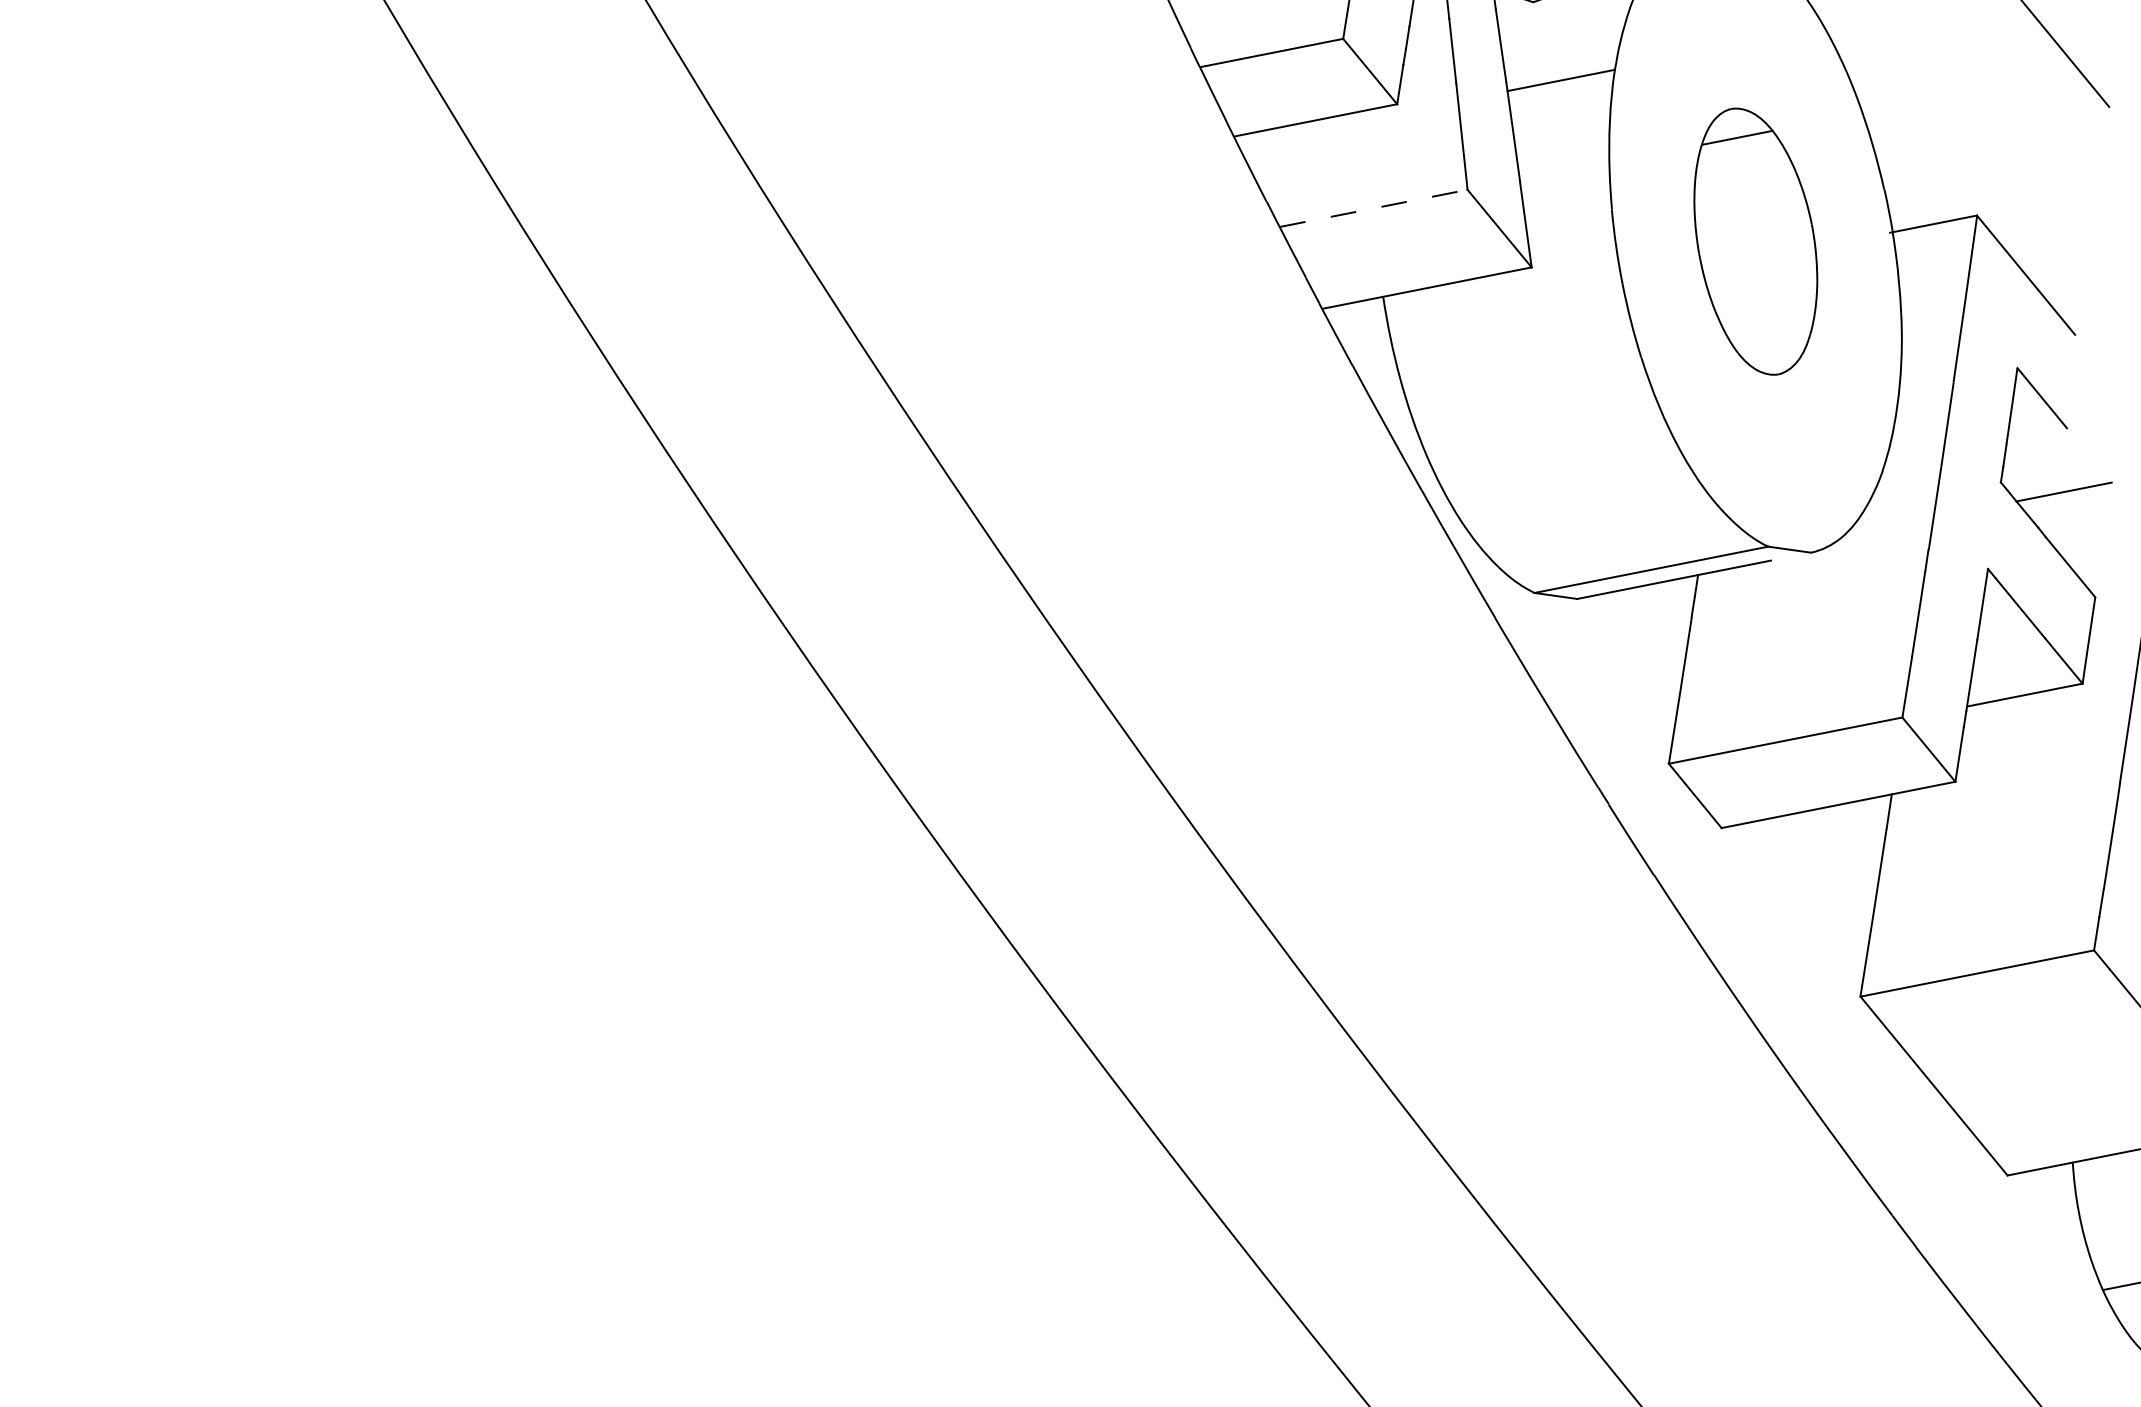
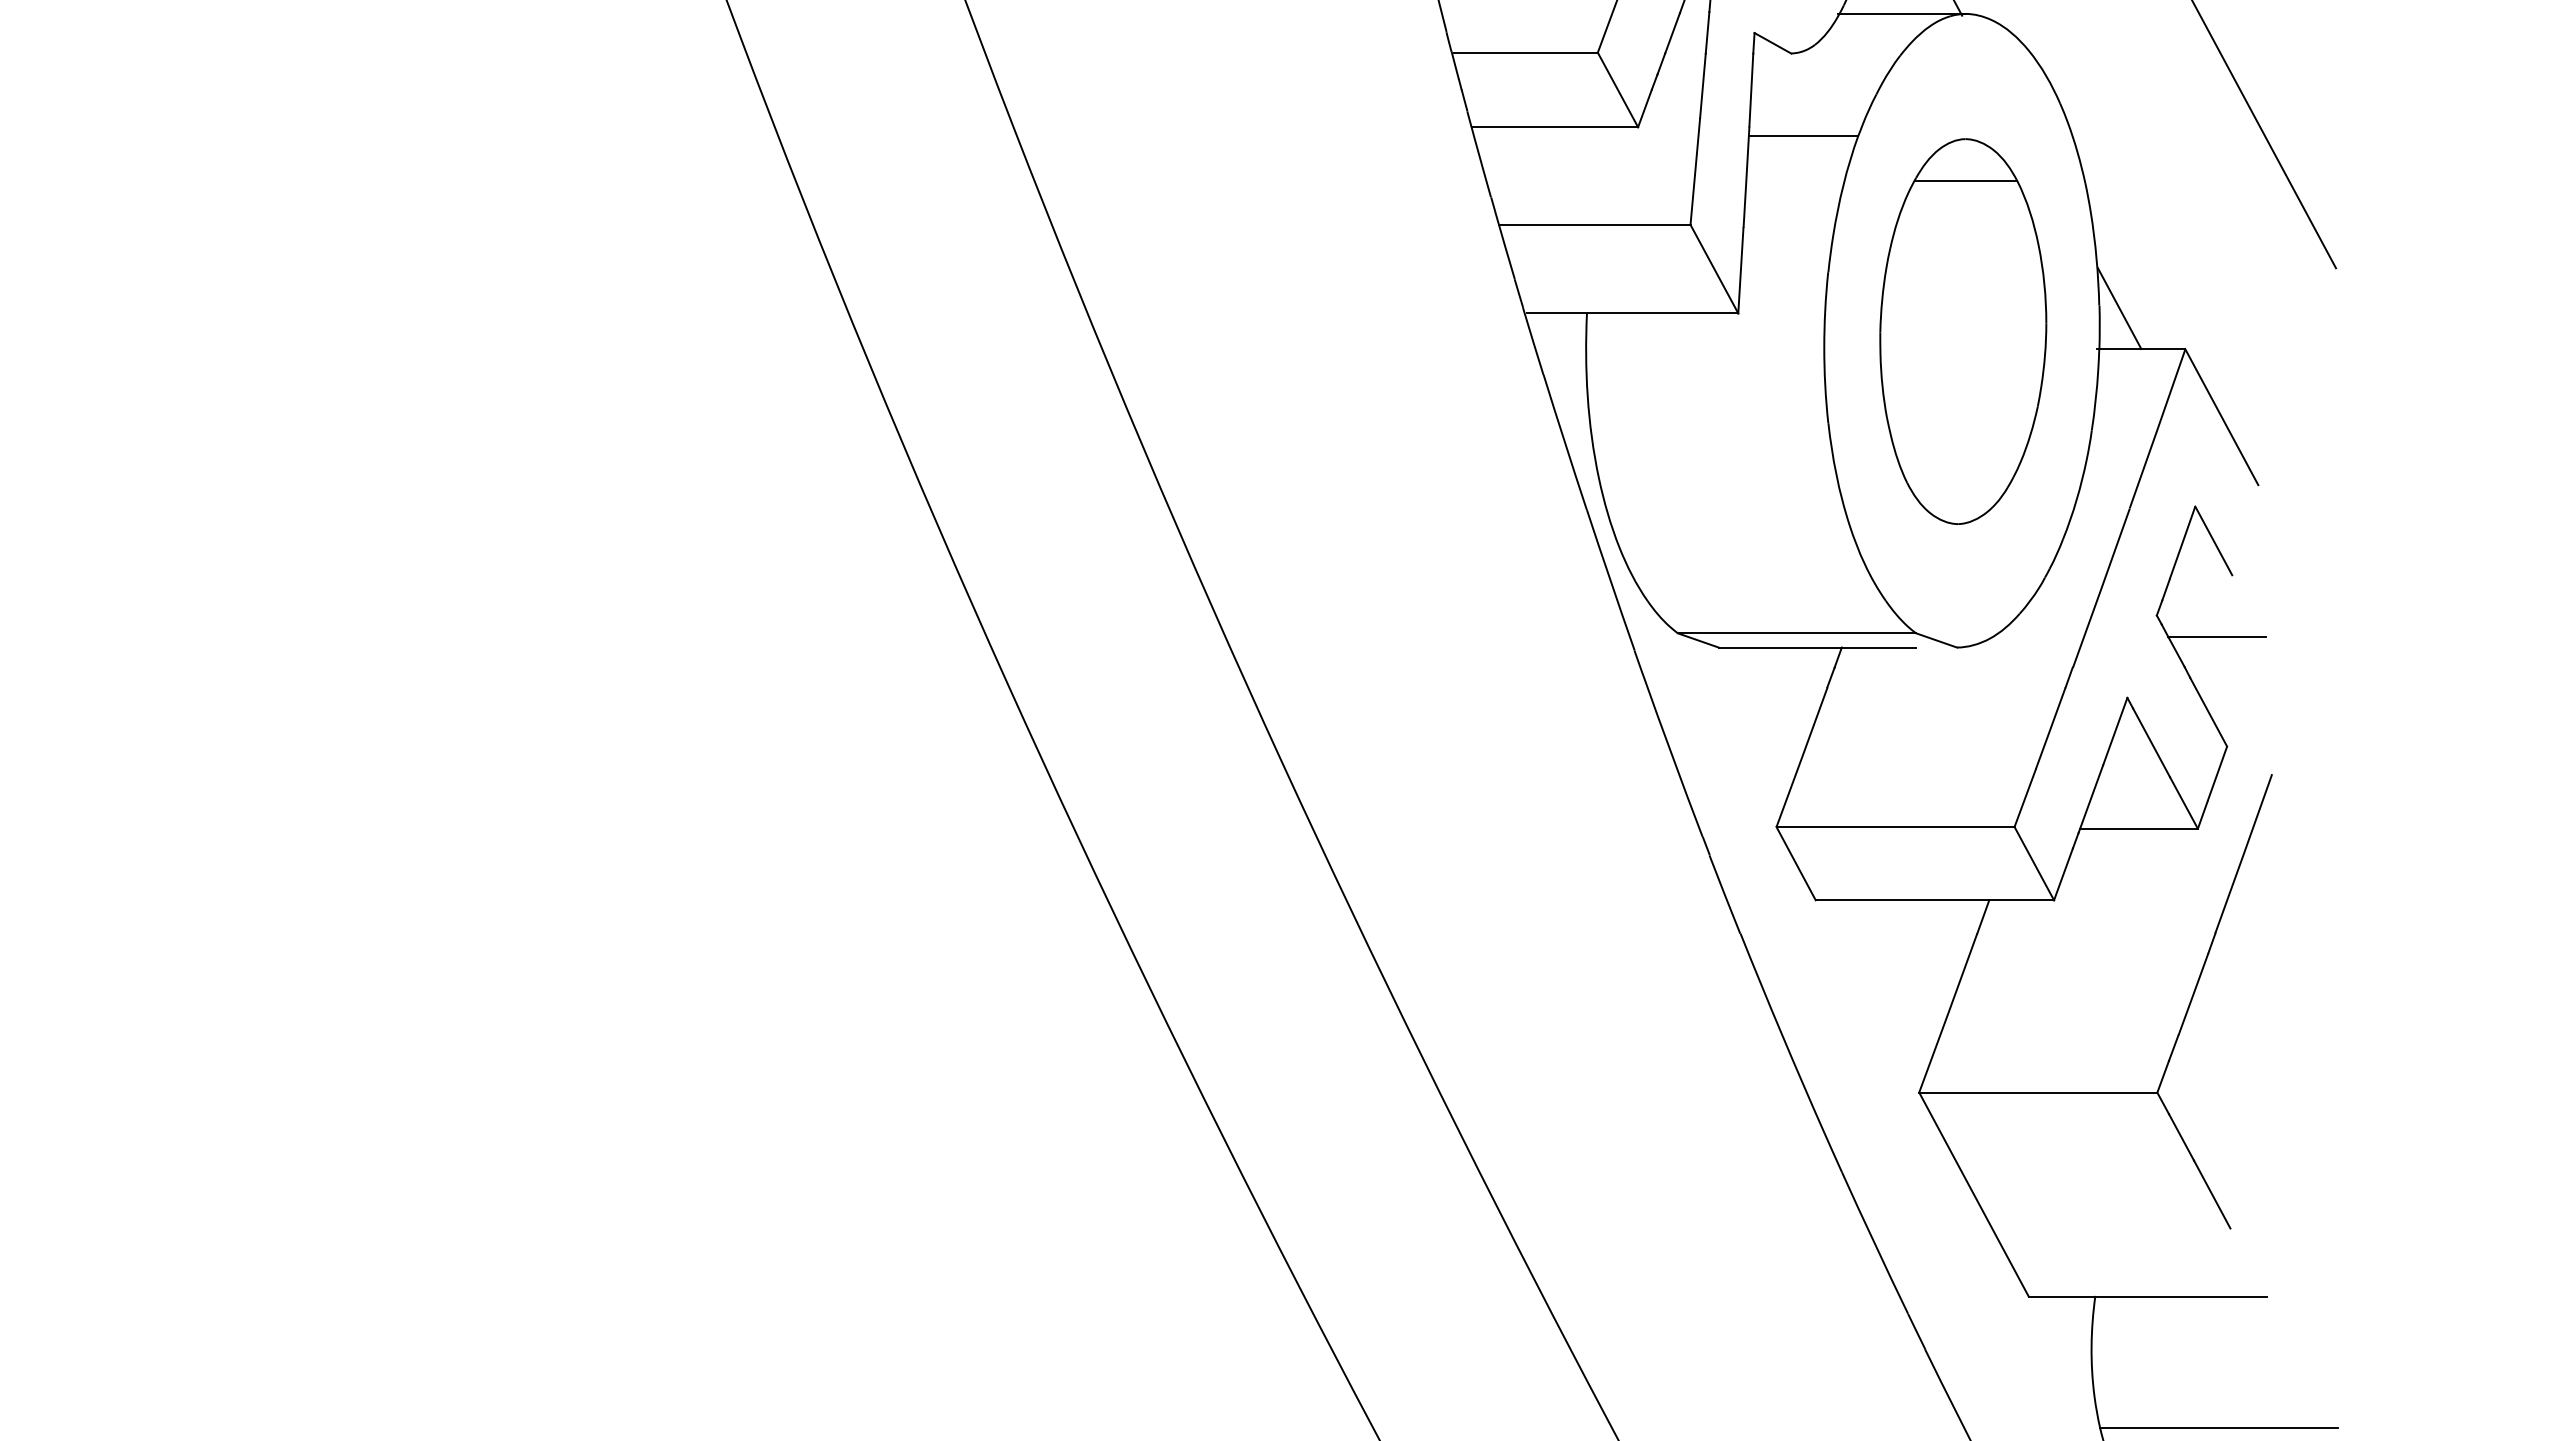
line: (1904, 188) -> (2119, 308), added
line: (1374, 207) -> (1595, 224), dashed -> solid
part: (1756, 241) -> (1963, 331), size x1.43

